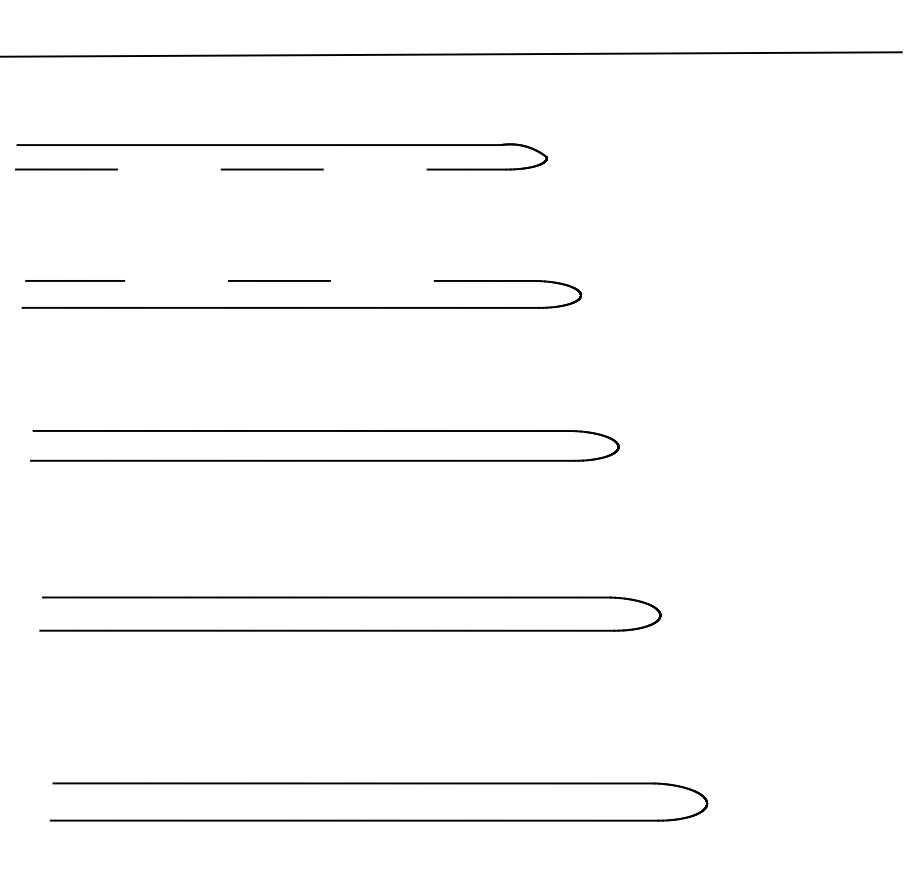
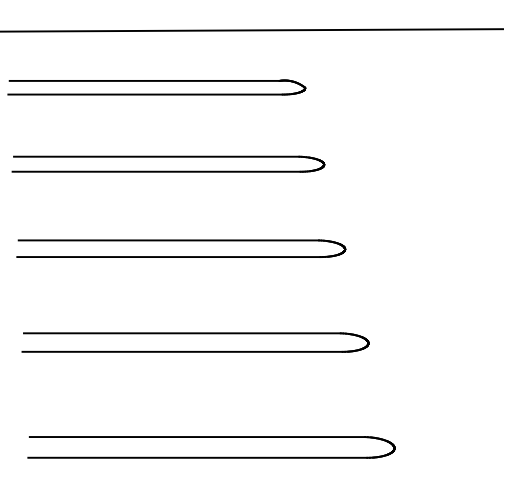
line: (262, 169) -> (146, 94), dashed -> solid
line: (280, 280) -> (156, 156), dashed -> solid

